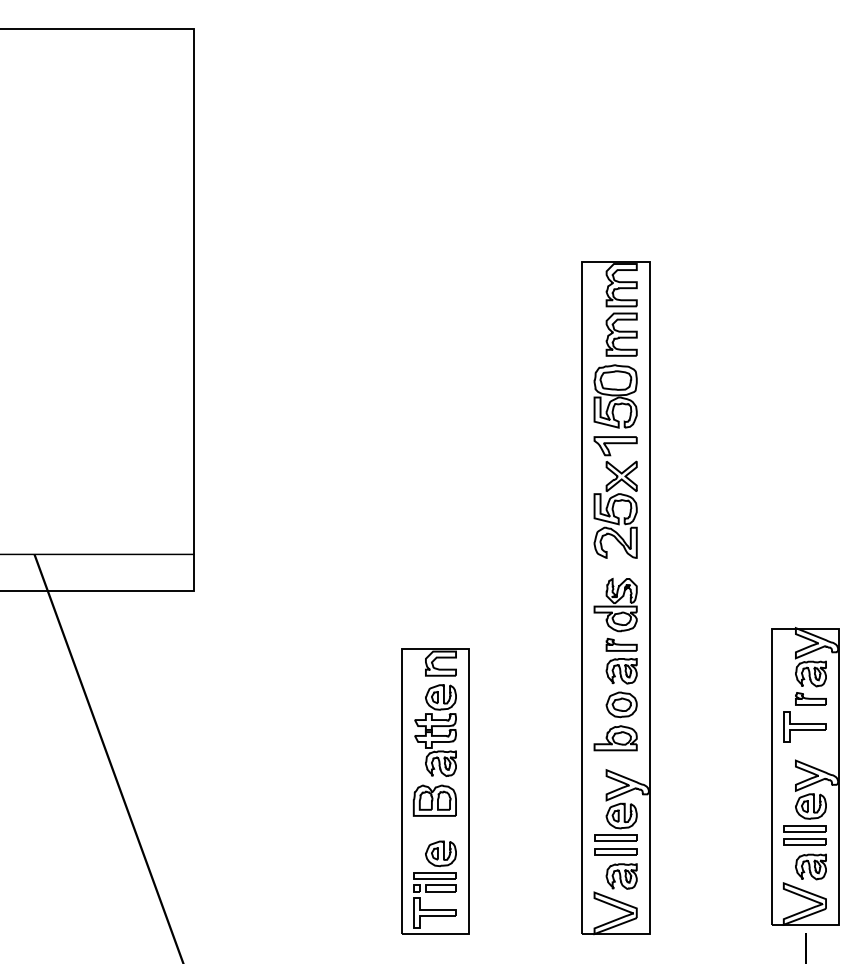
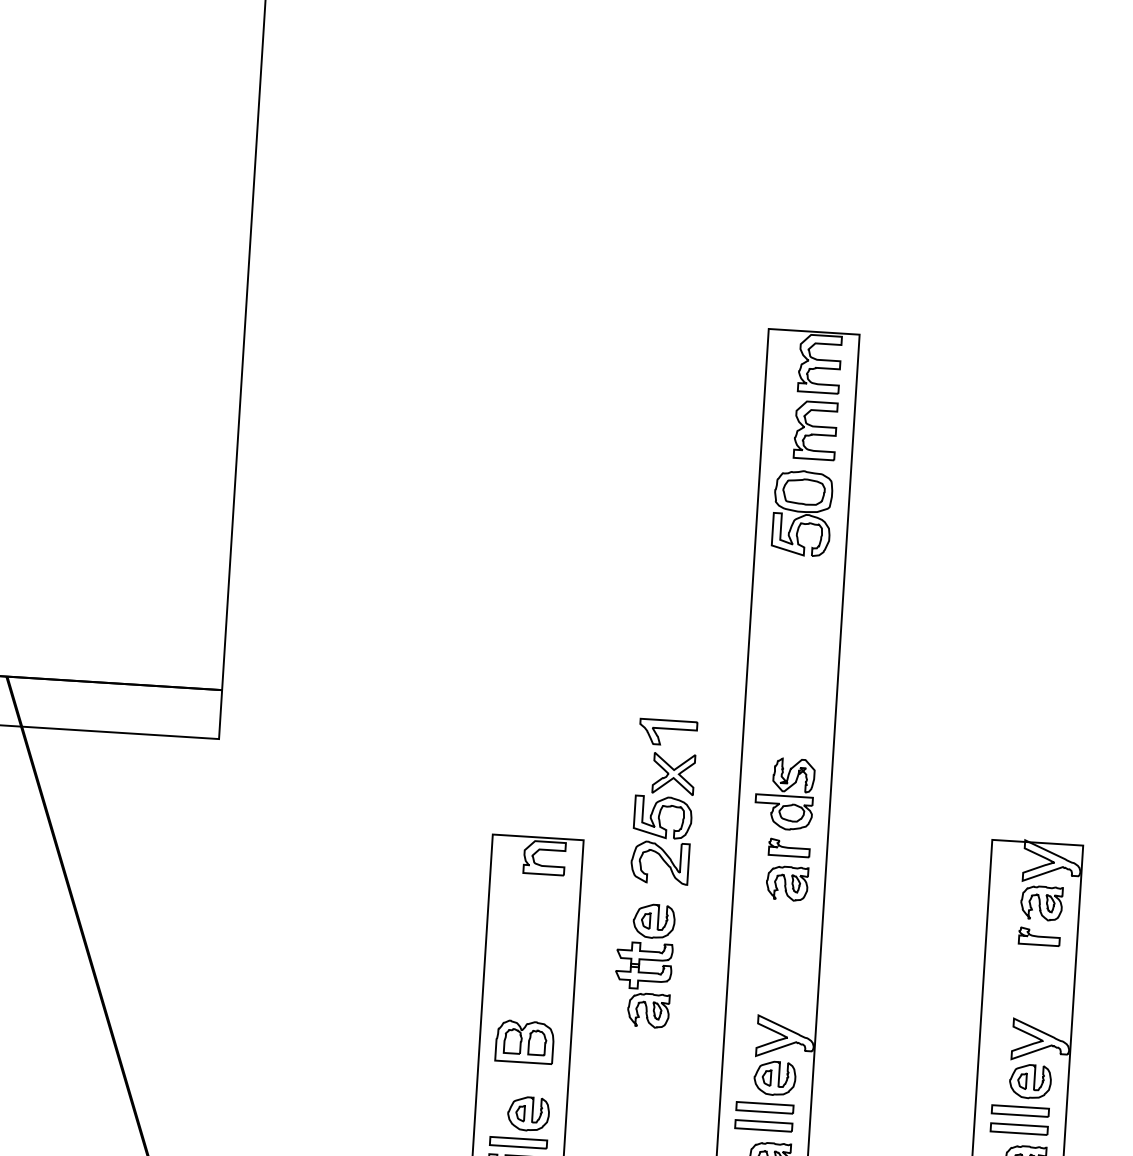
part: (615, 497) -> (663, 801), moved
part: (615, 721) -> (774, 950), removed
part: (804, 726) -> (1028, 973), removed
part: (435, 730) -> (643, 965), moved

